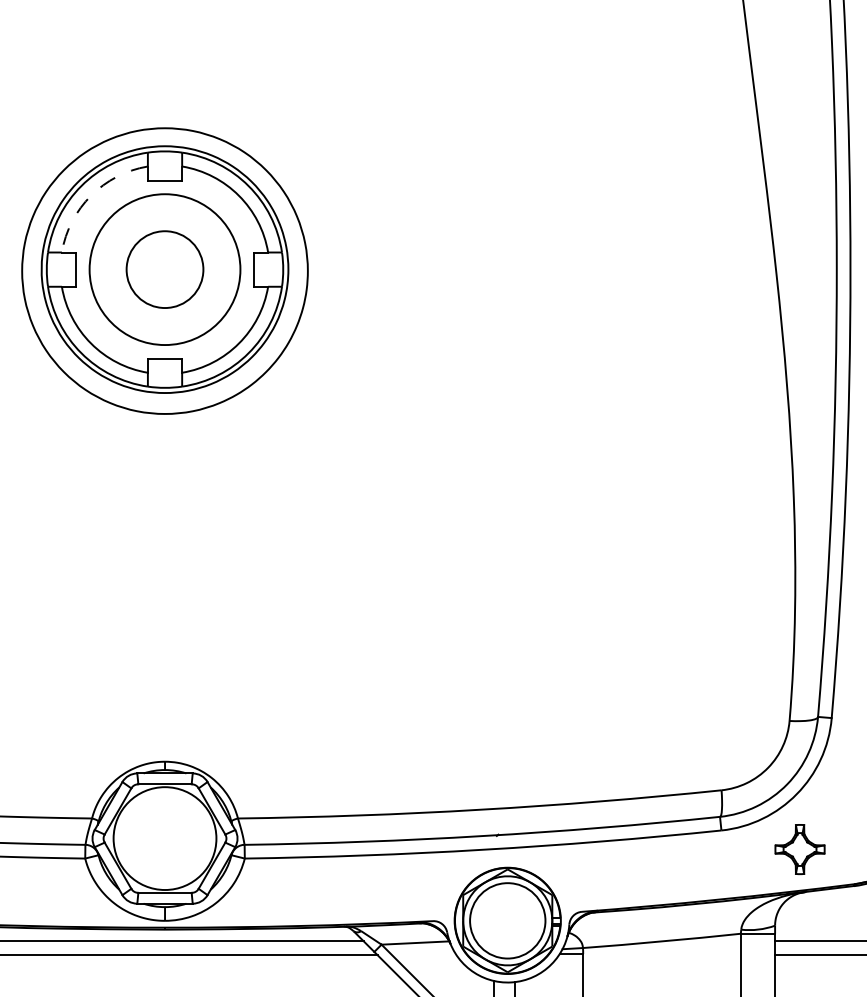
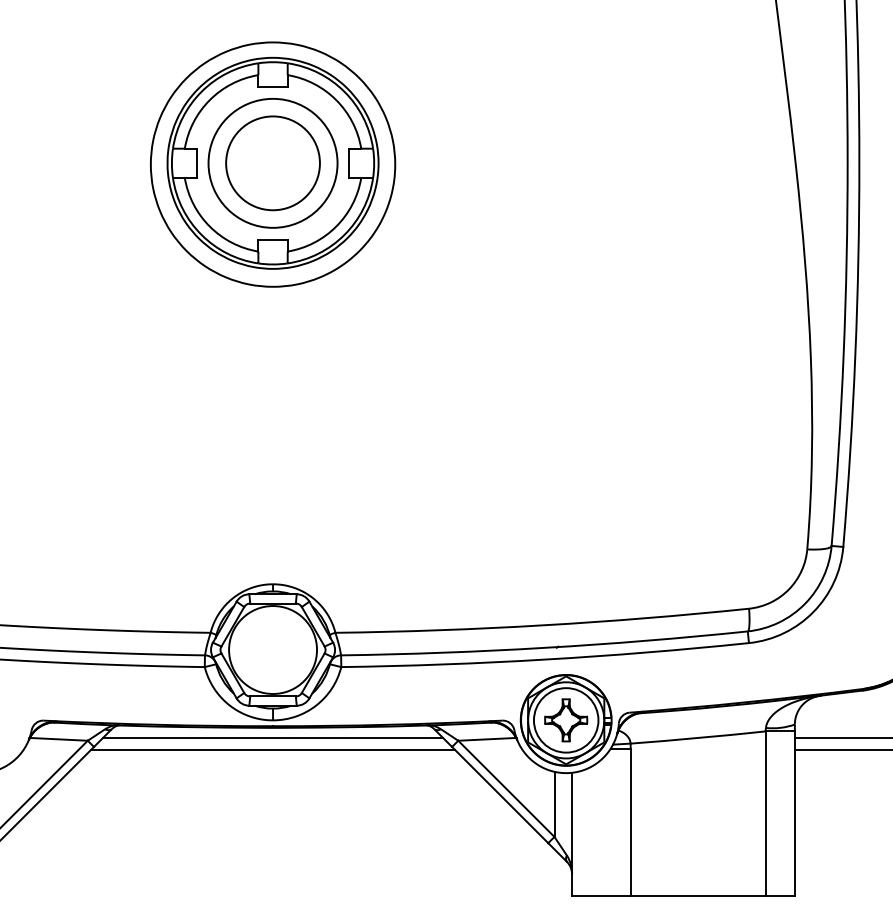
arc: (90, 196) -> (209, 100), dashed -> solid
circle: (164, 269) -> (272, 163), size x1.43
part: (800, 849) -> (566, 720), moved

